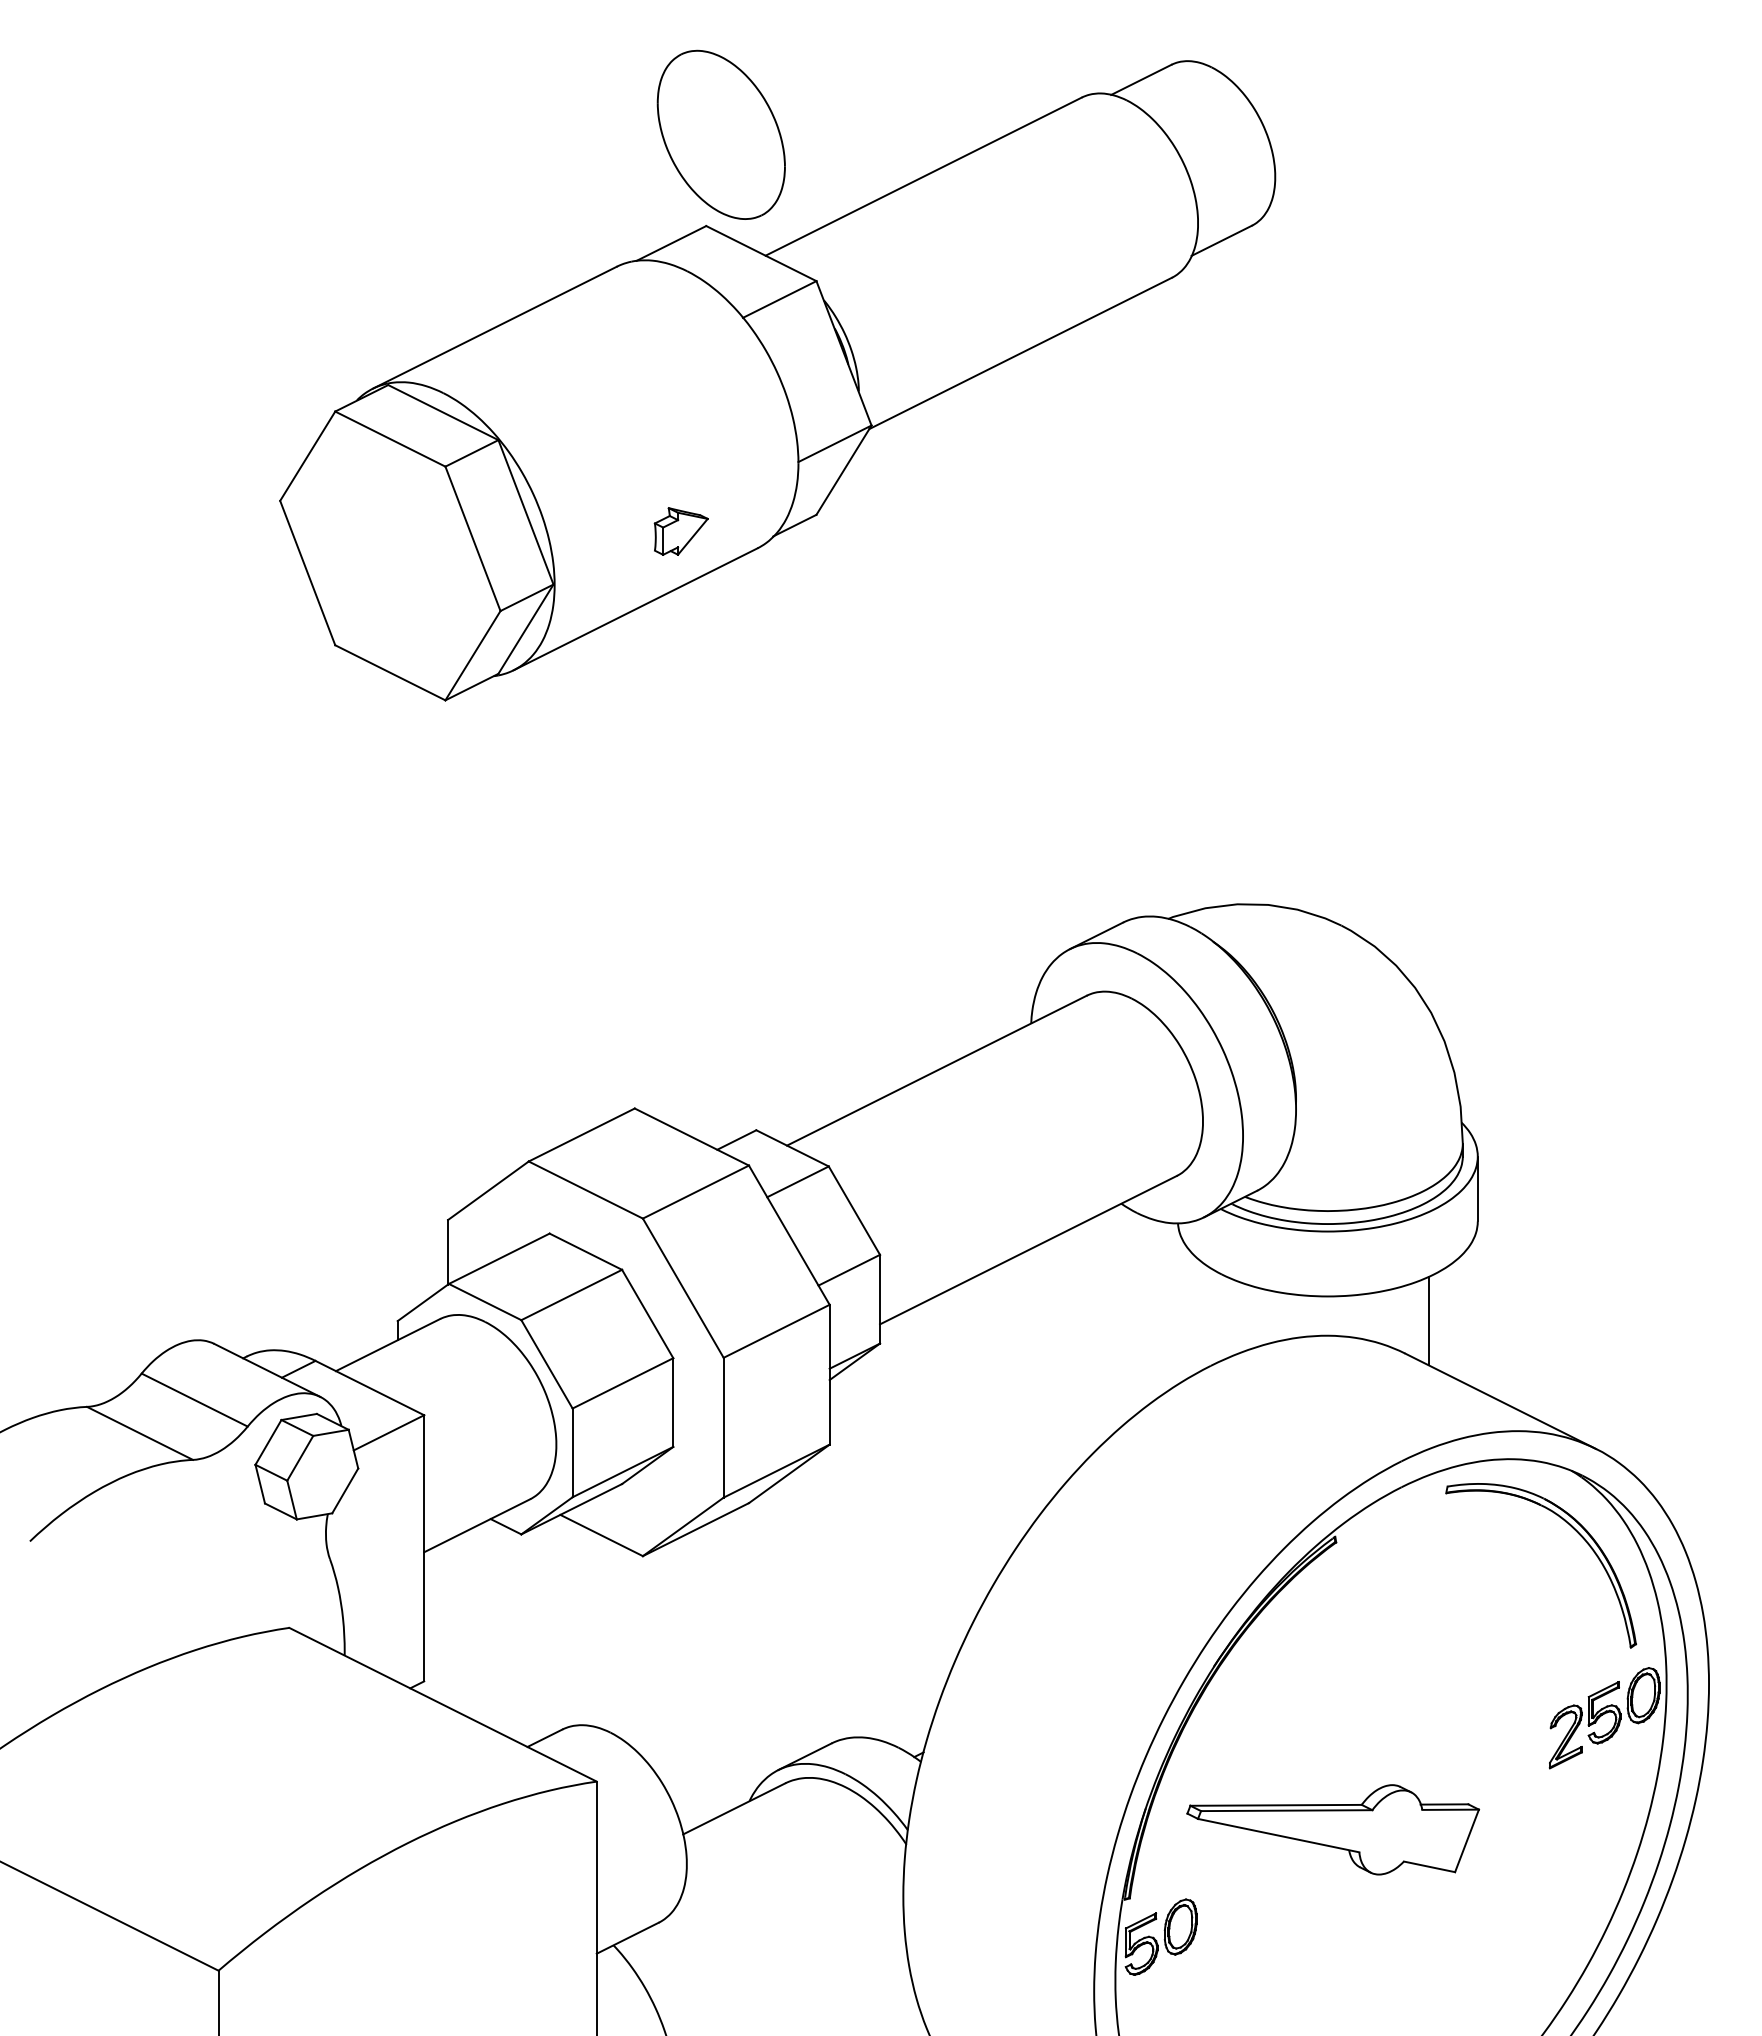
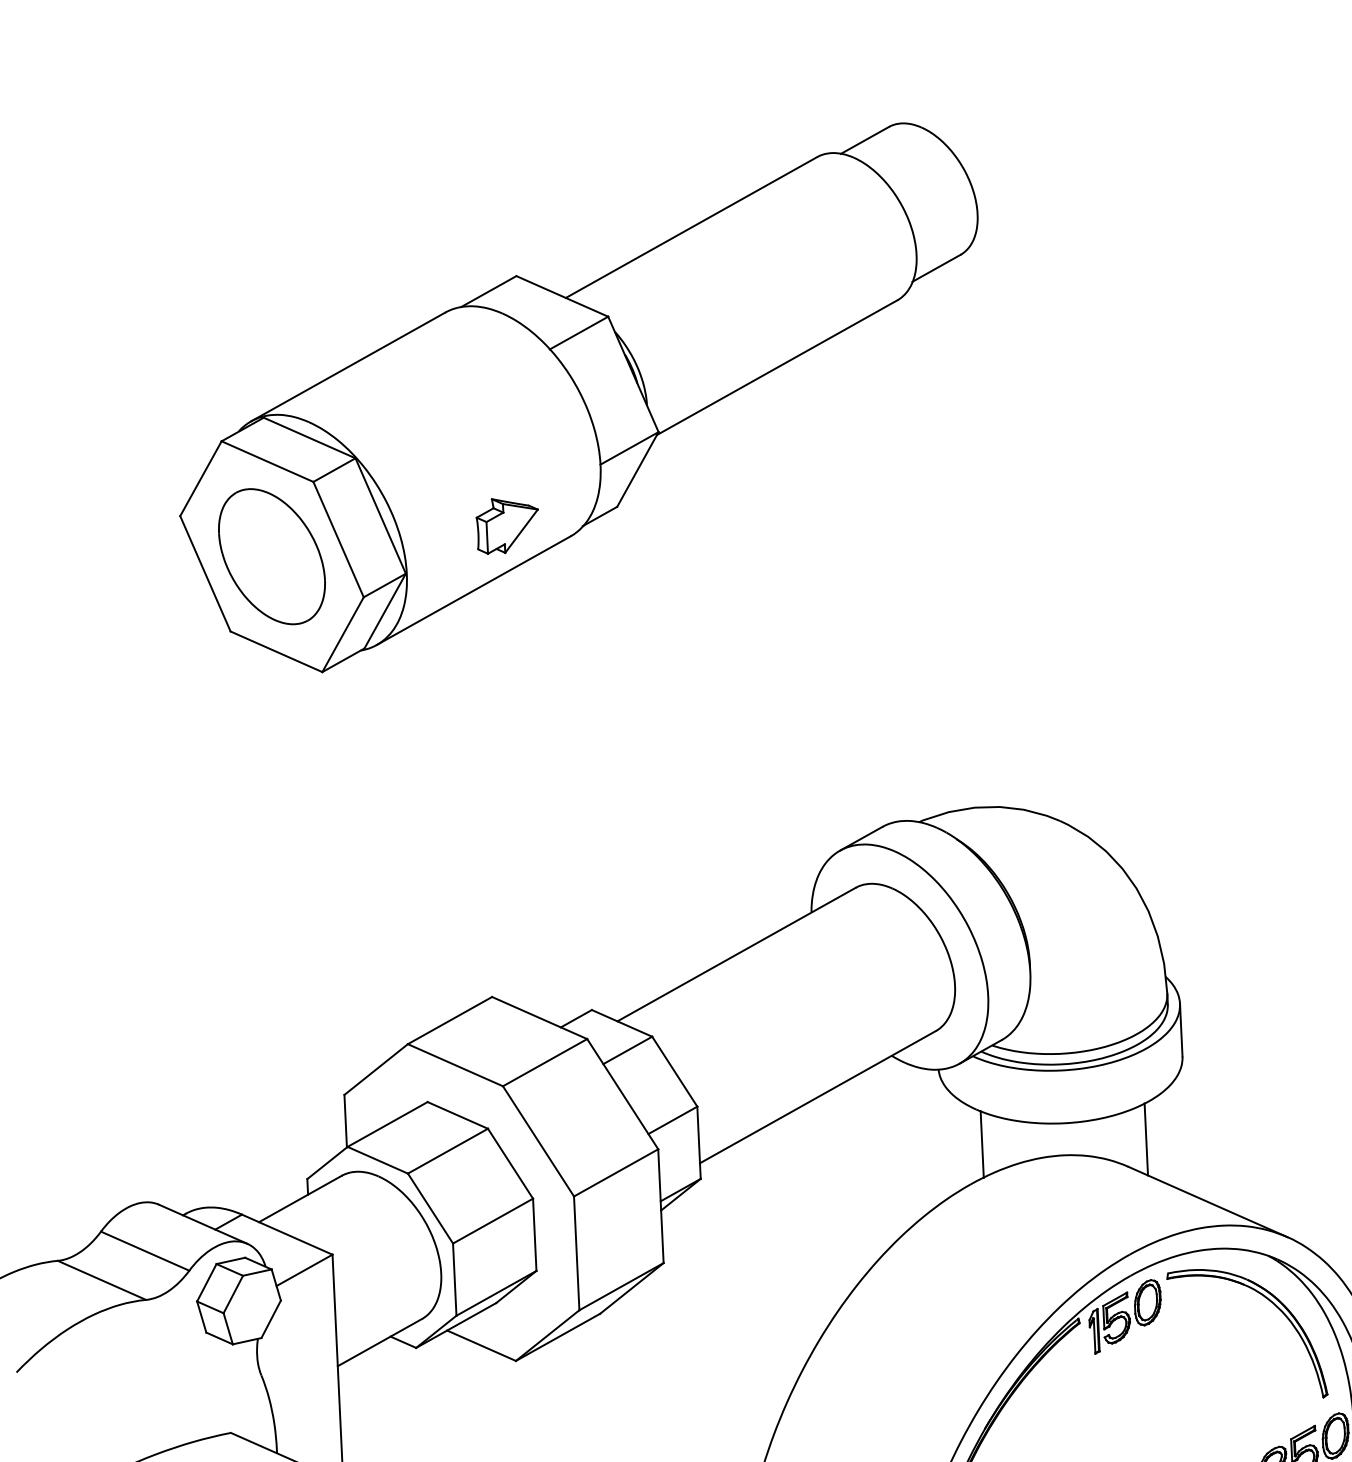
part: (720, 134) -> (271, 556), moved
part: (681, 531) -> (508, 525), size x1.43
line: (1227, 1317) -> (982, 1144), added
part: (1392, 1536) -> (1125, 1316), added

